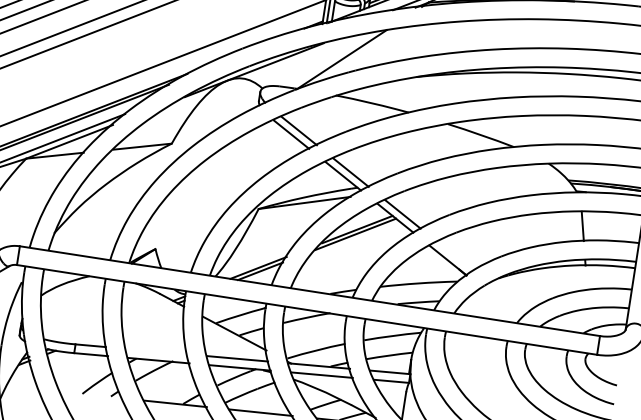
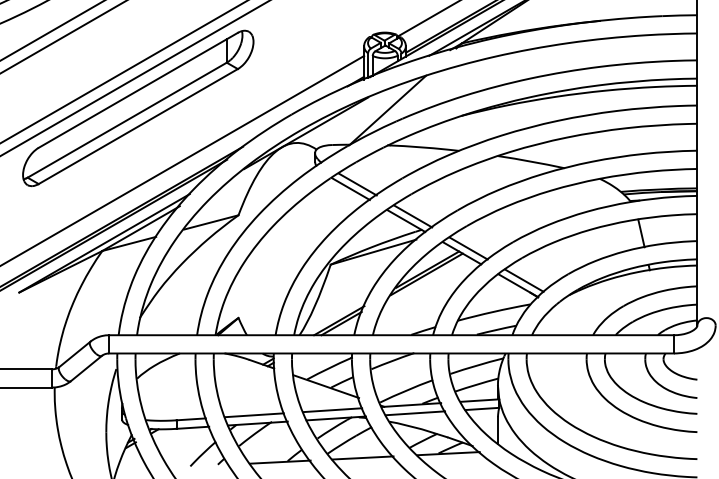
line: (455, 256) -> (524, 280), added
line: (155, 351) -> (253, 415), added

